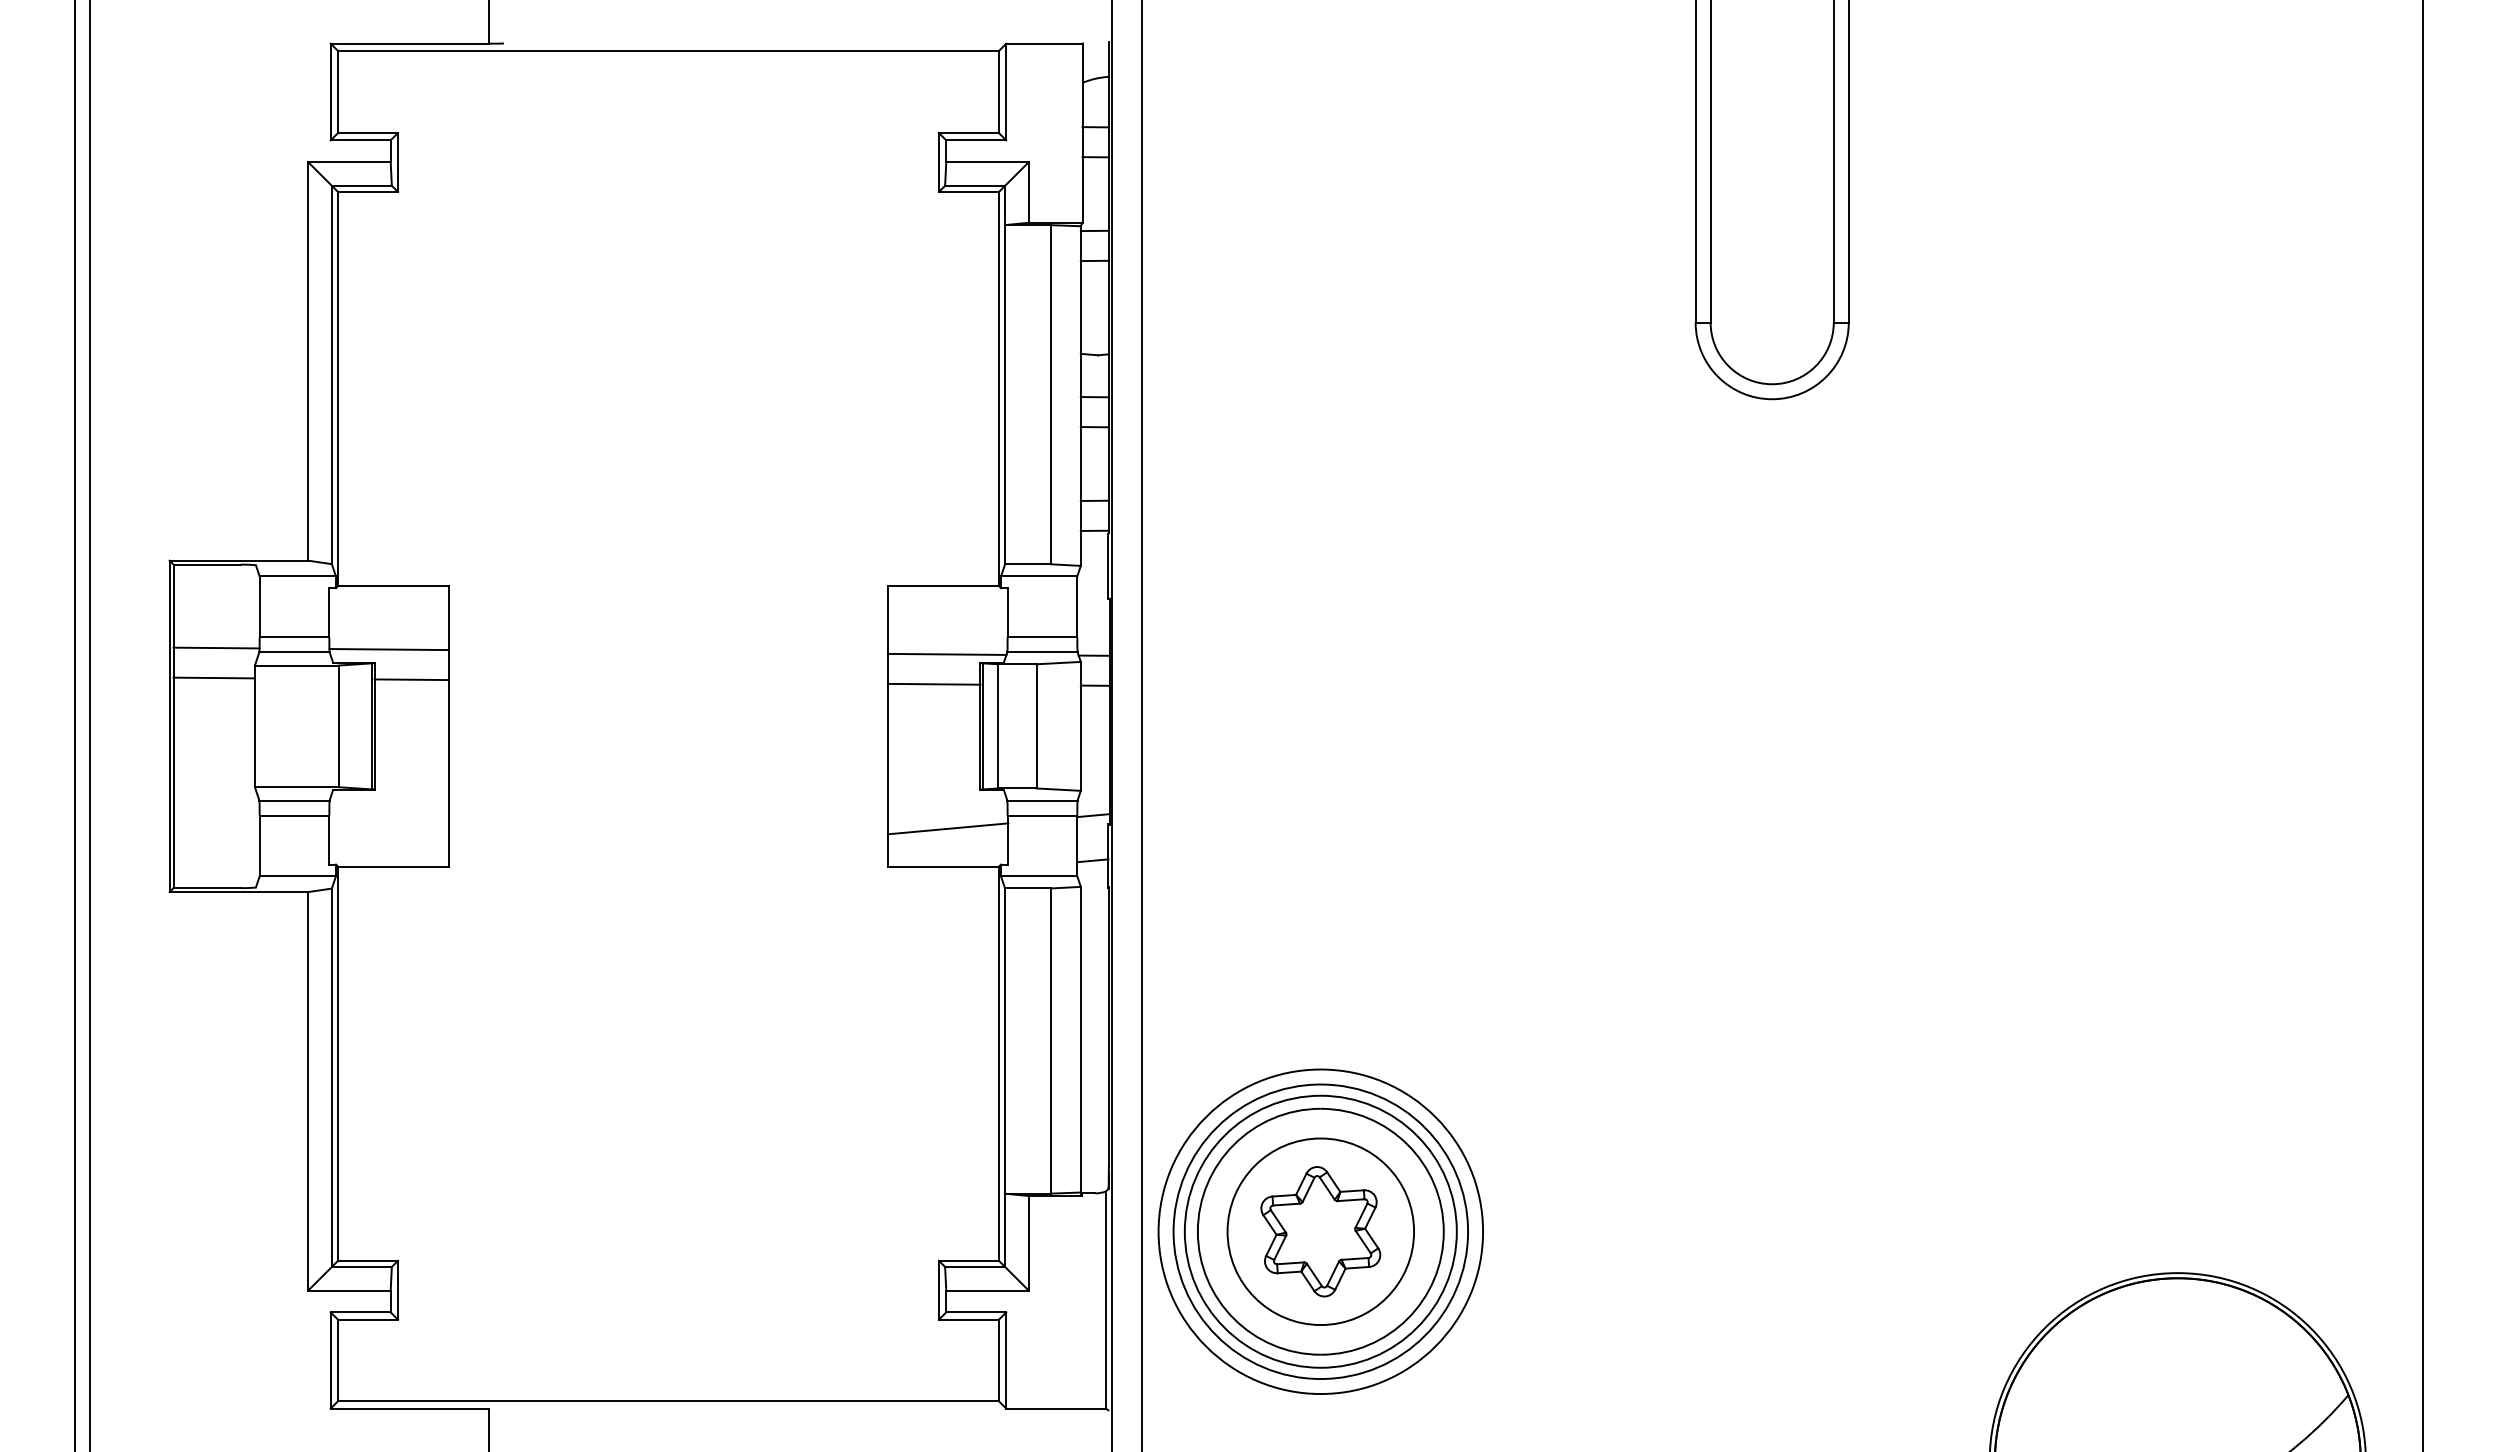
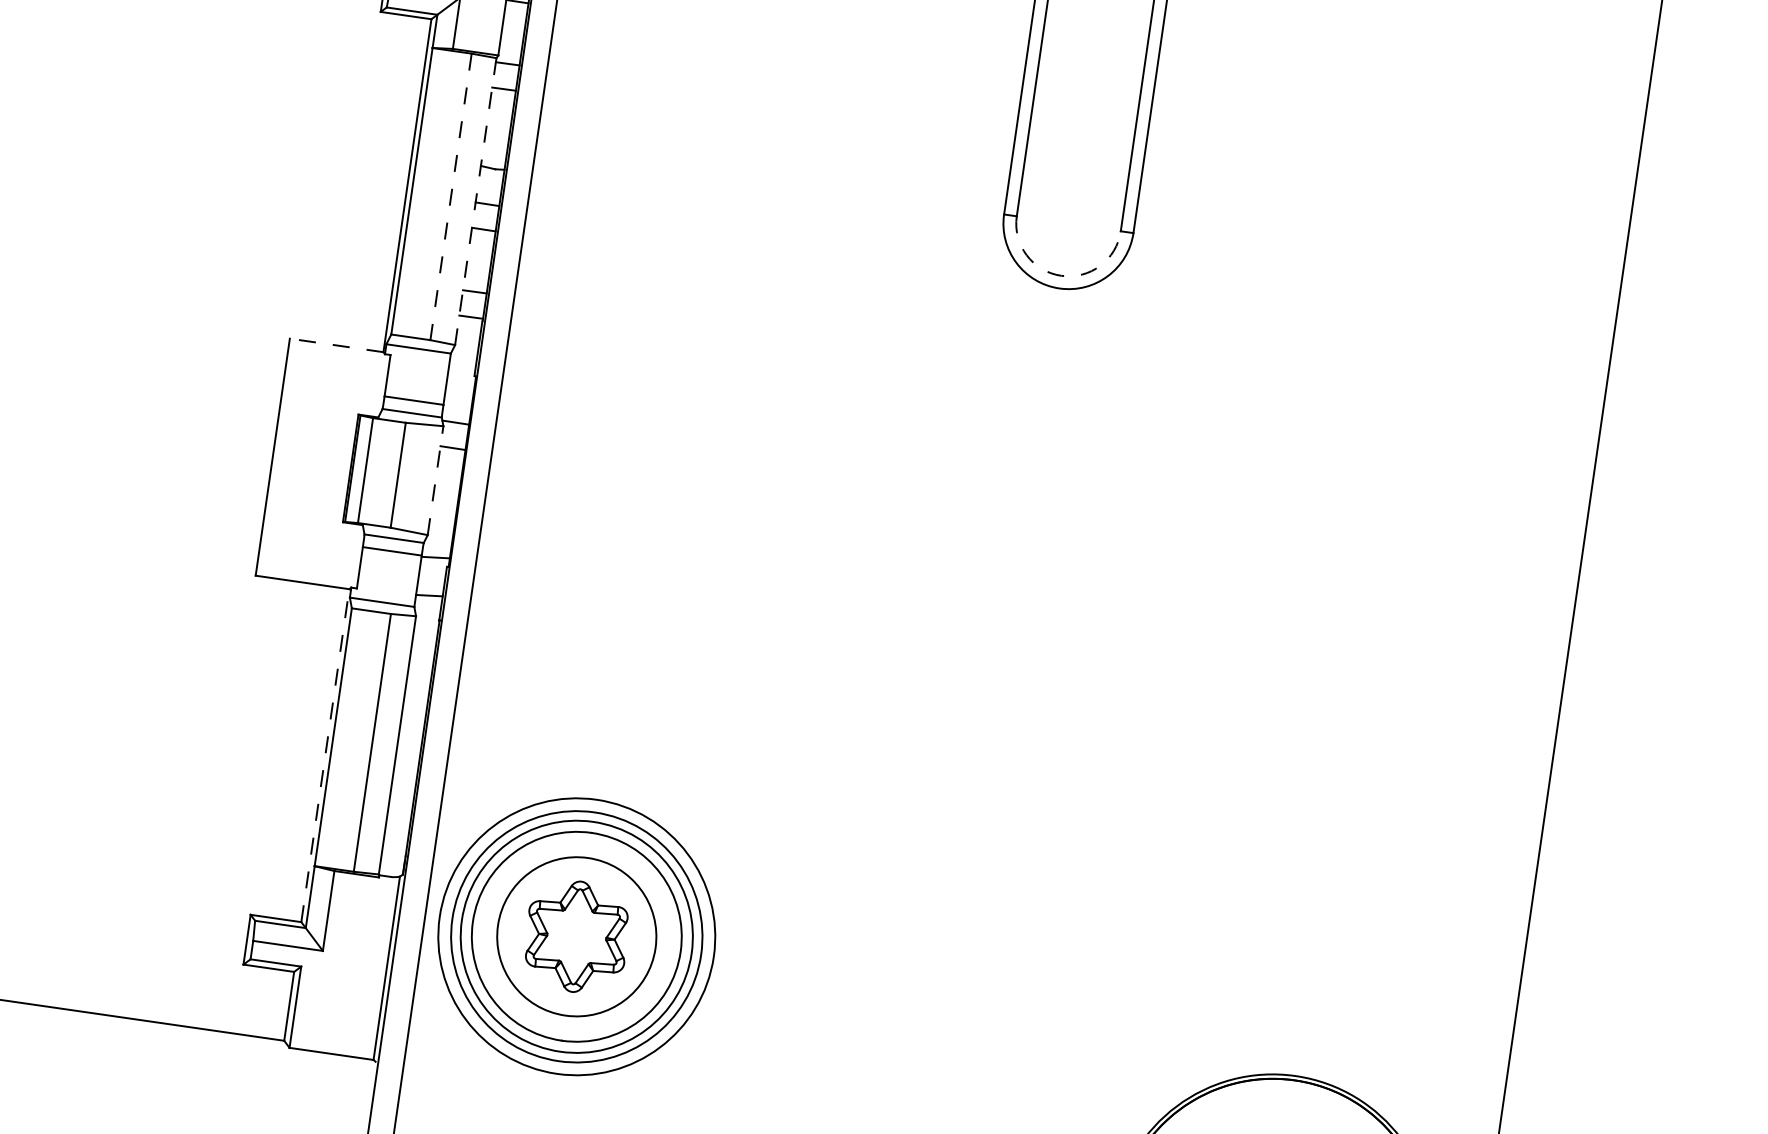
arc: (1772, 384) -> (1061, 276), solid -> dashed
line: (1051, 394) -> (451, 196), solid -> dashed
line: (1080, 396) -> (475, 201), solid -> dashed
line: (943, 586) -> (336, 345), solid -> dashed
line: (947, 653) -> (331, 402), removed
line: (934, 683) -> (317, 426), removed
line: (1080, 725) -> (435, 479), solid -> dashed
line: (948, 828) -> (311, 550), removed
line: (998, 1063) -> (324, 755), solid -> dashed

